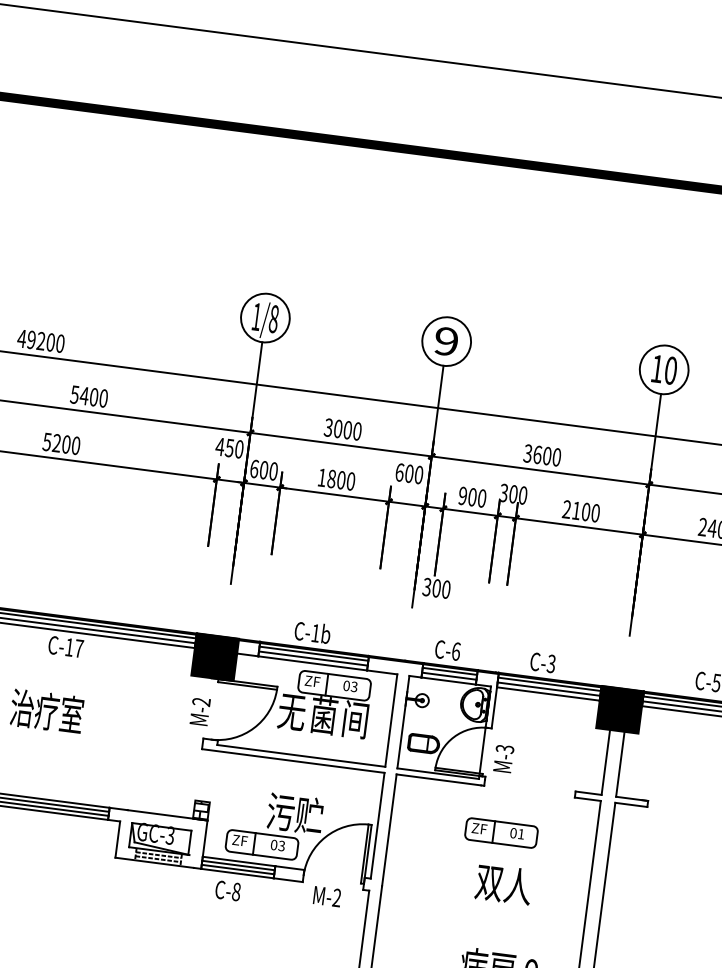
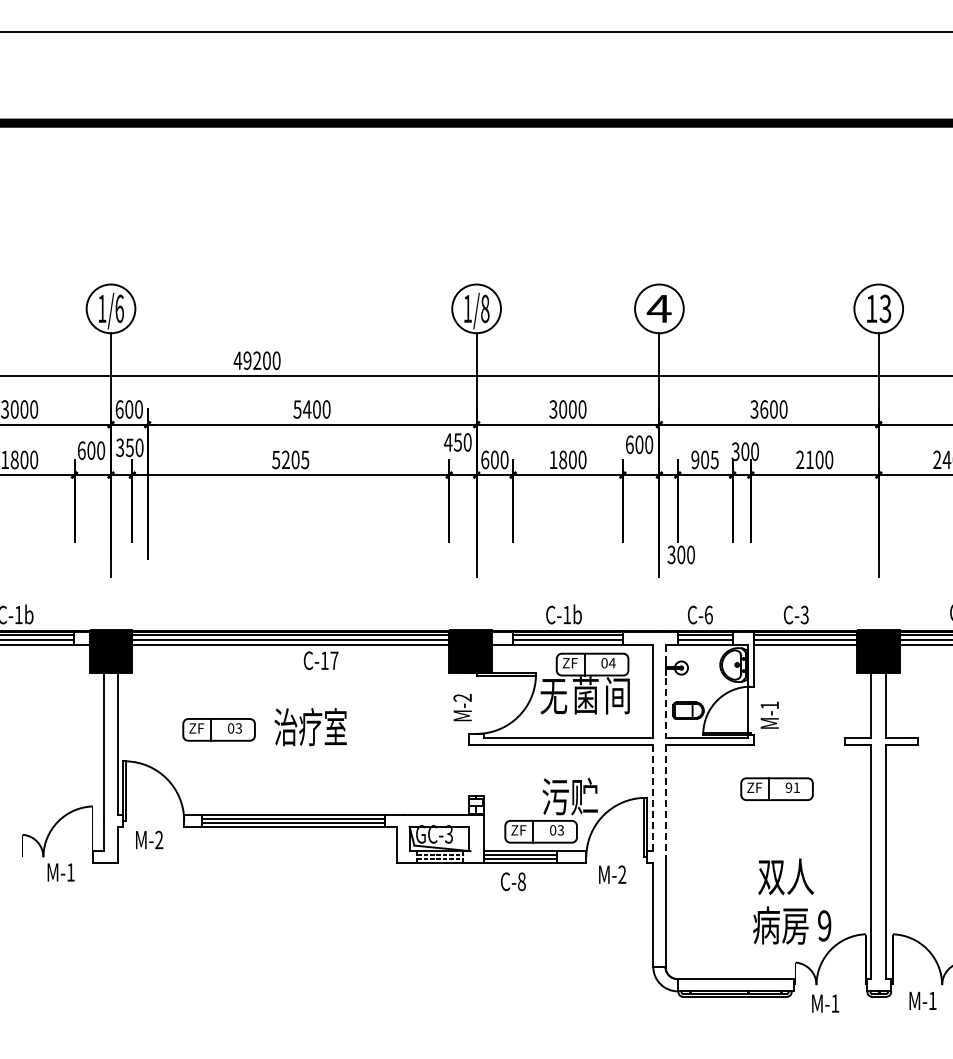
text: (445, 341) -> (658, 308), 9 -> 4
text: (670, 370) -> (885, 308), 10 -> 13
text: (76, 445) -> (305, 459), 5200 -> 5205
text: (481, 498) -> (714, 459), 900 -> 905
text: (353, 687) -> (611, 663), 03 -> 04
line: (403, 721) -> (665, 691), solid -> dashed
text: (504, 749) -> (769, 705), M-3 -> M-1
line: (377, 826) -> (653, 798), solid -> dashed
line: (389, 830) -> (665, 801), solid -> dashed
text: (513, 832) -> (788, 787), 01 -> 91
text: (504, 884) -> (786, 876), moved

